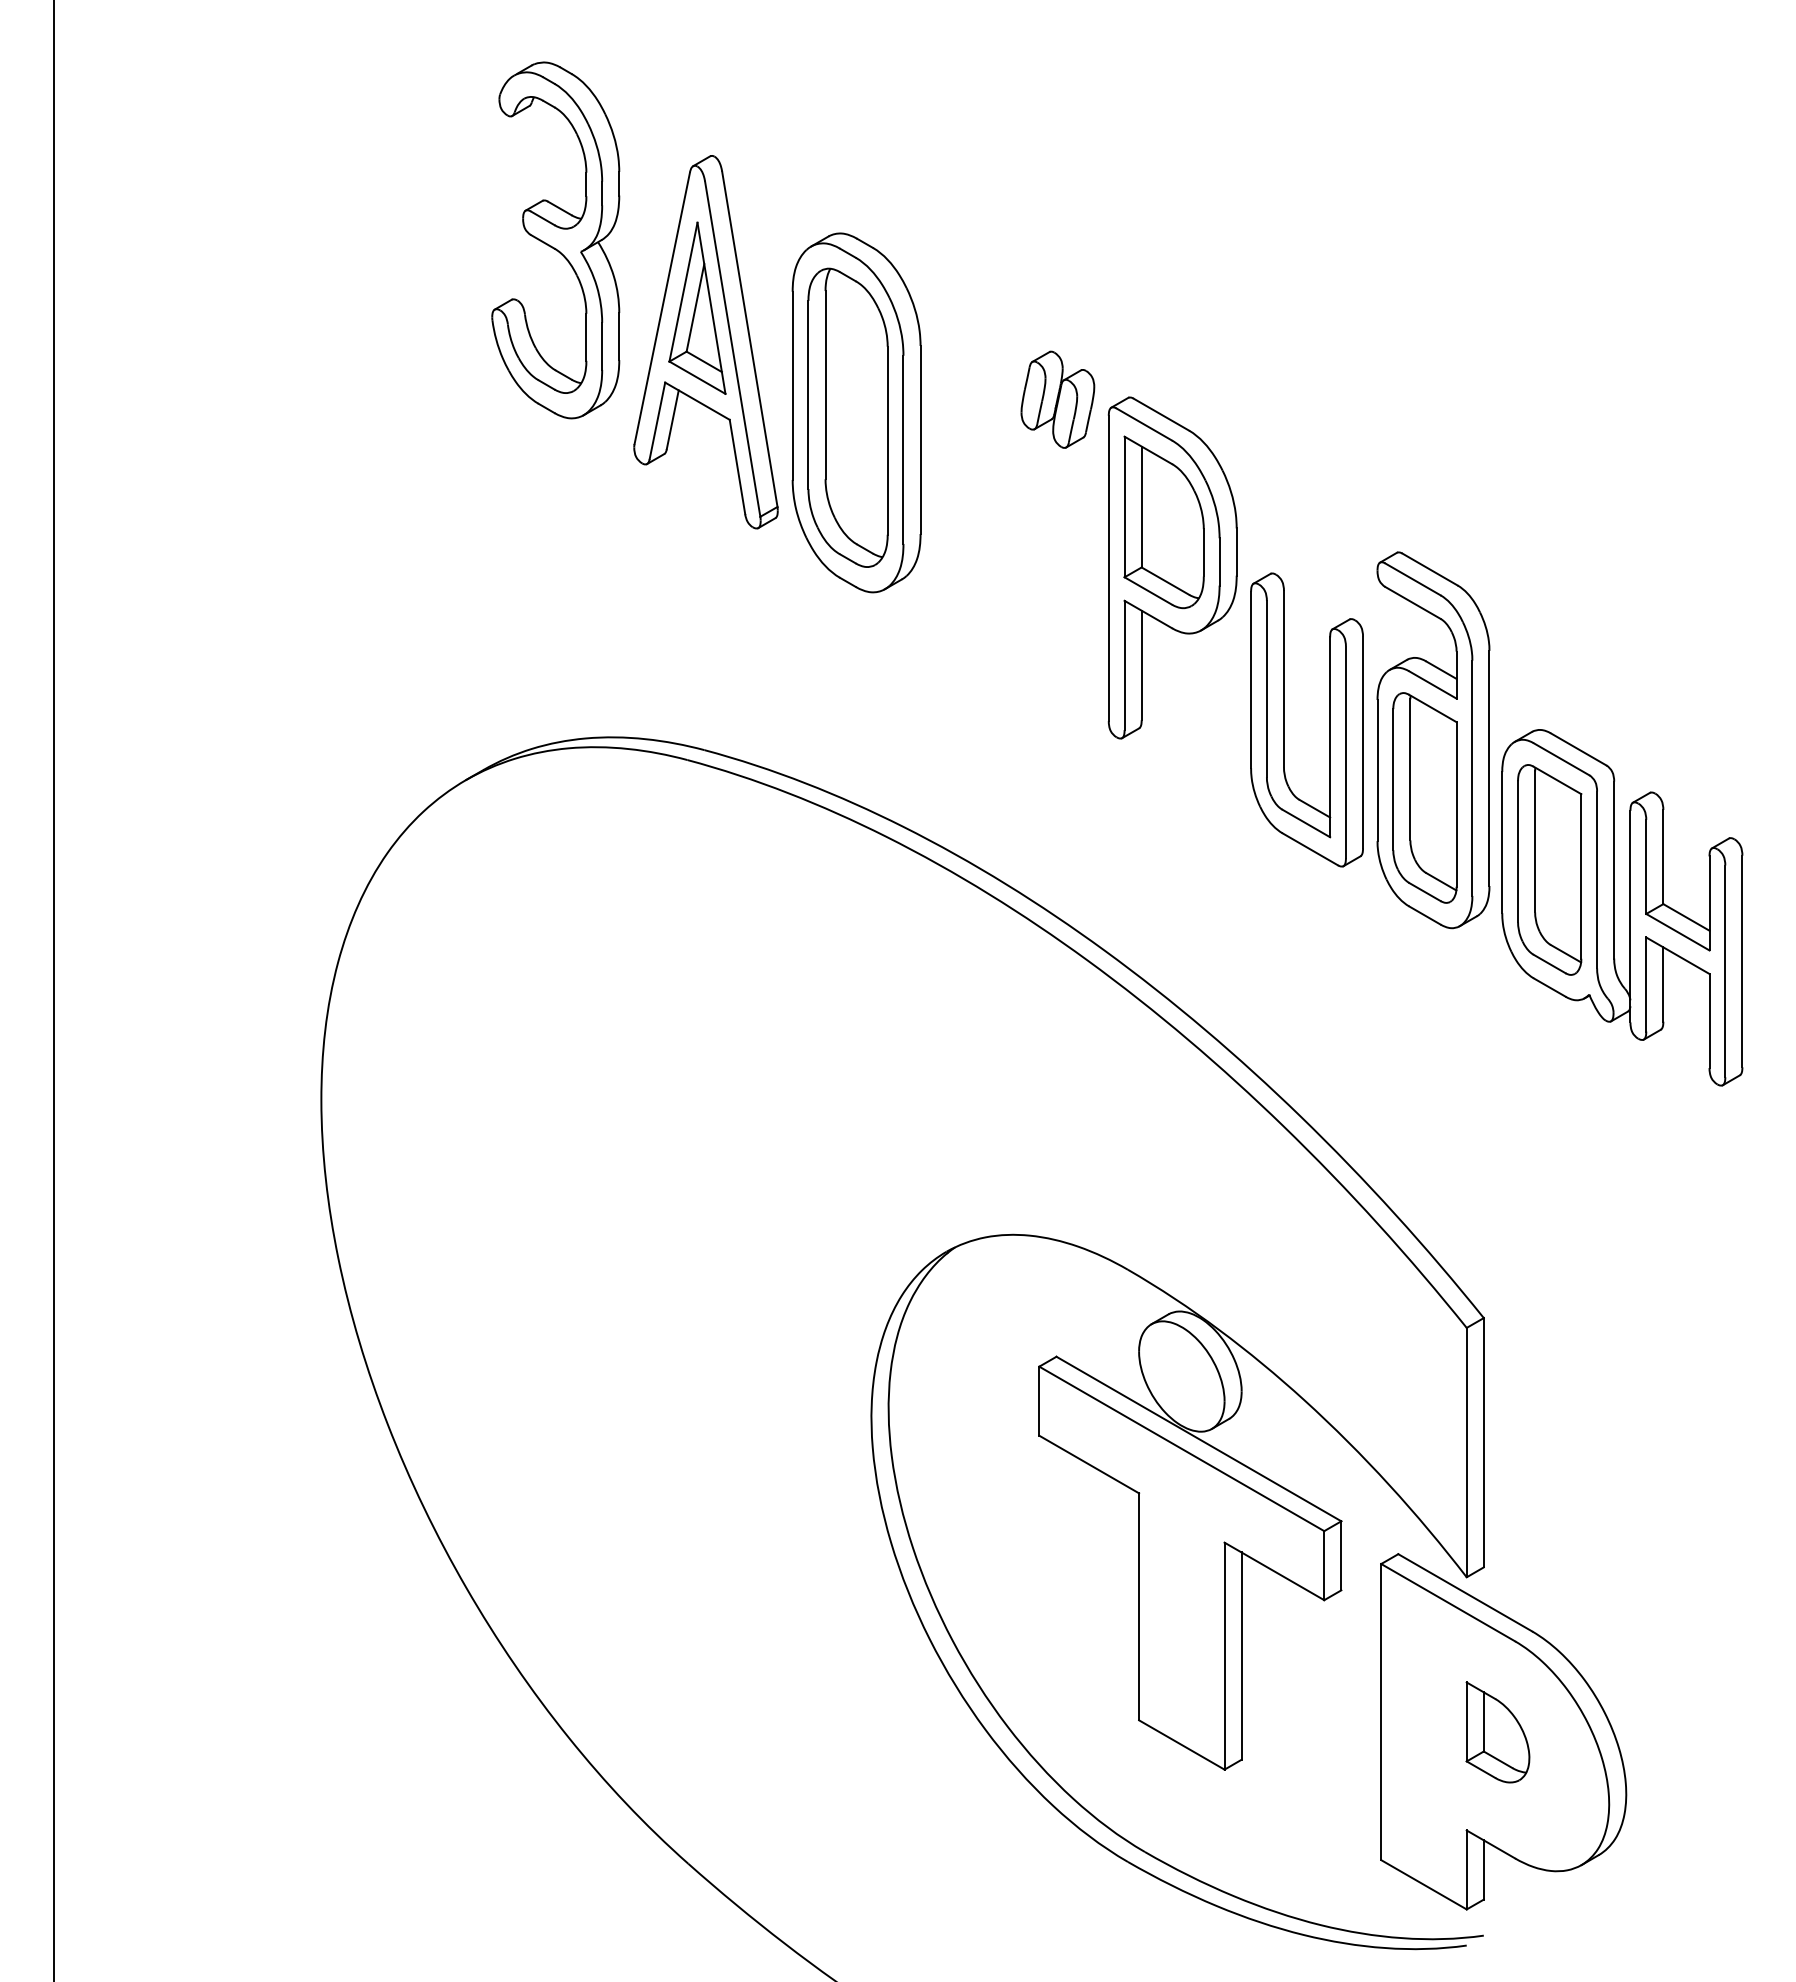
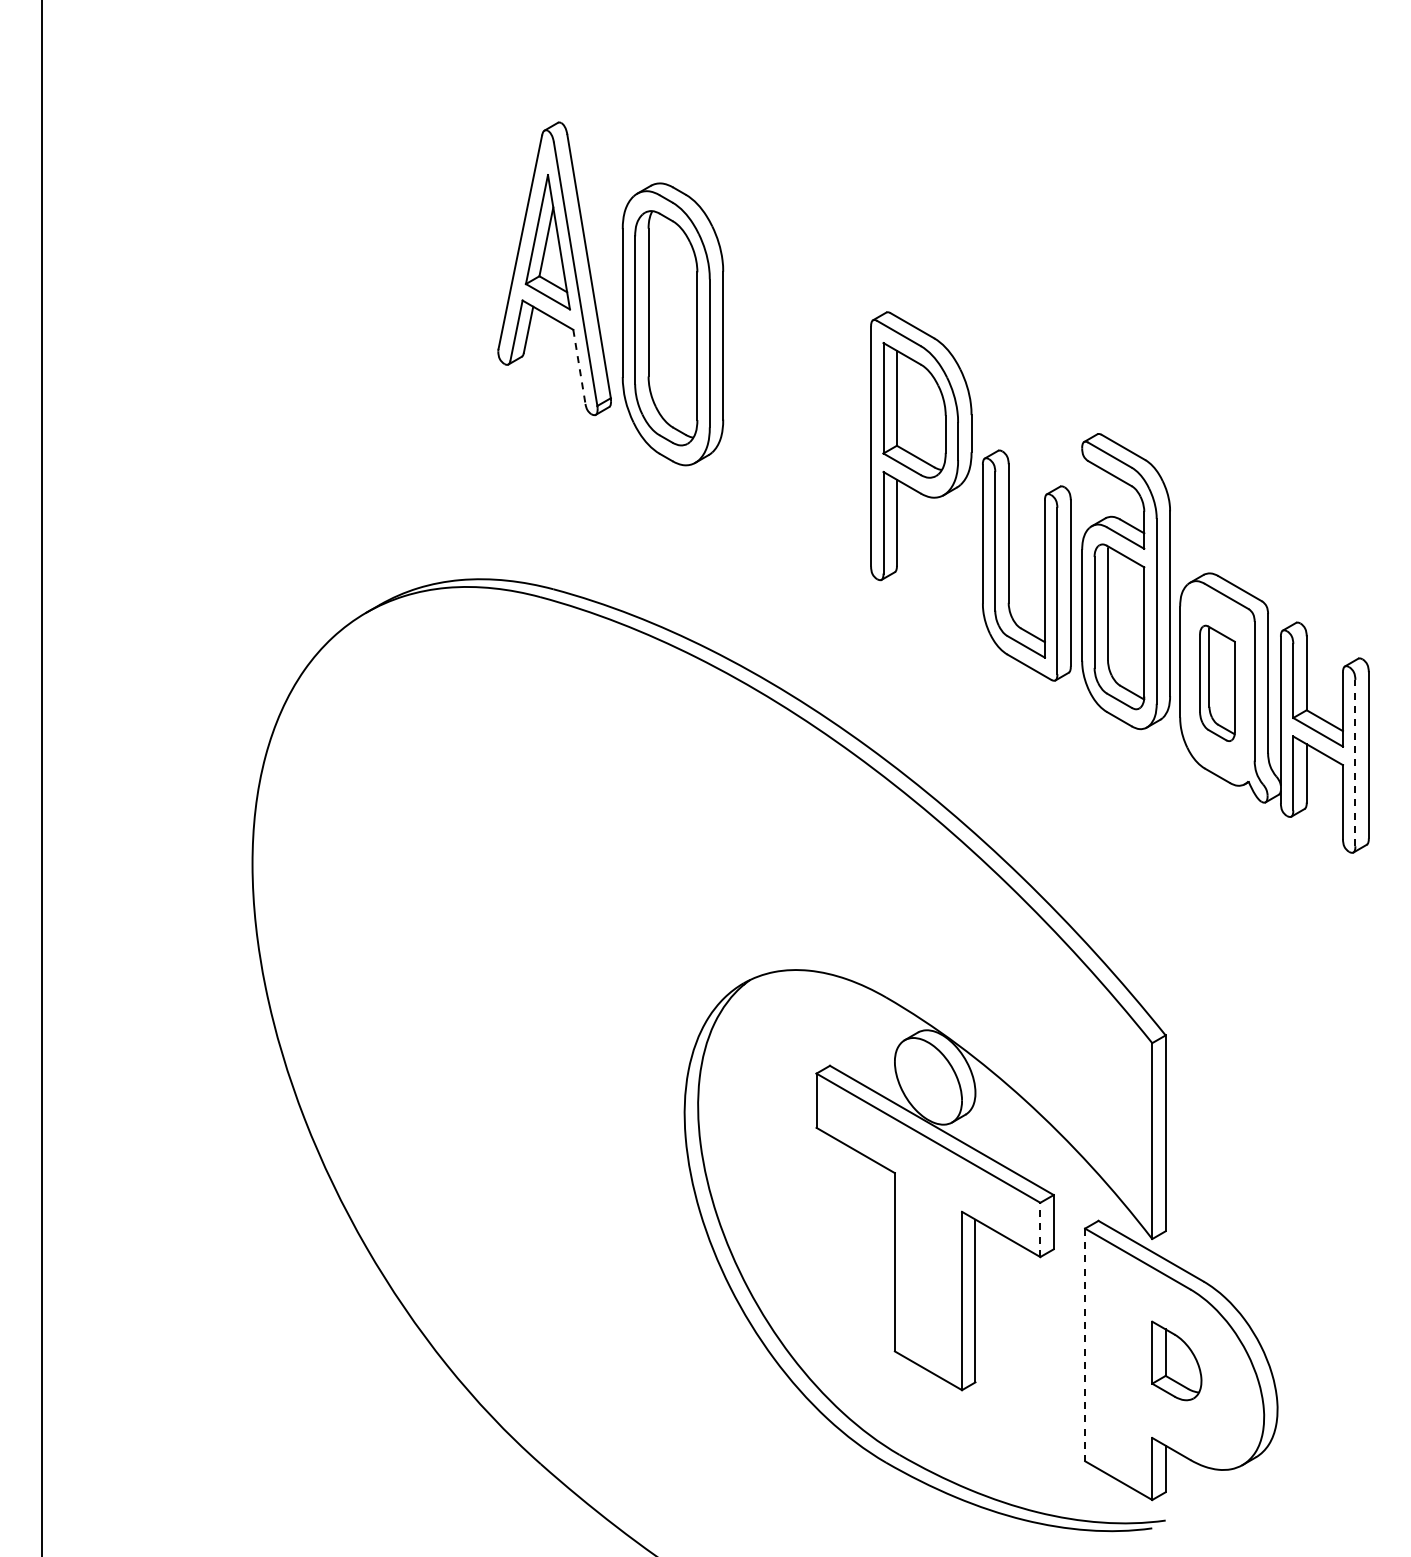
part: (555, 239) -> (436, 188), removed
part: (1057, 399) -> (830, 313), removed
line: (737, 466) -> (579, 366), solid -> dashed
part: (1549, 870) -> (1217, 683), size x0.7
line: (1725, 970) -> (1355, 762), solid -> dashed
line: (1324, 1565) -> (1040, 1229), solid -> dashed
line: (1381, 1712) -> (1085, 1345), solid -> dashed

